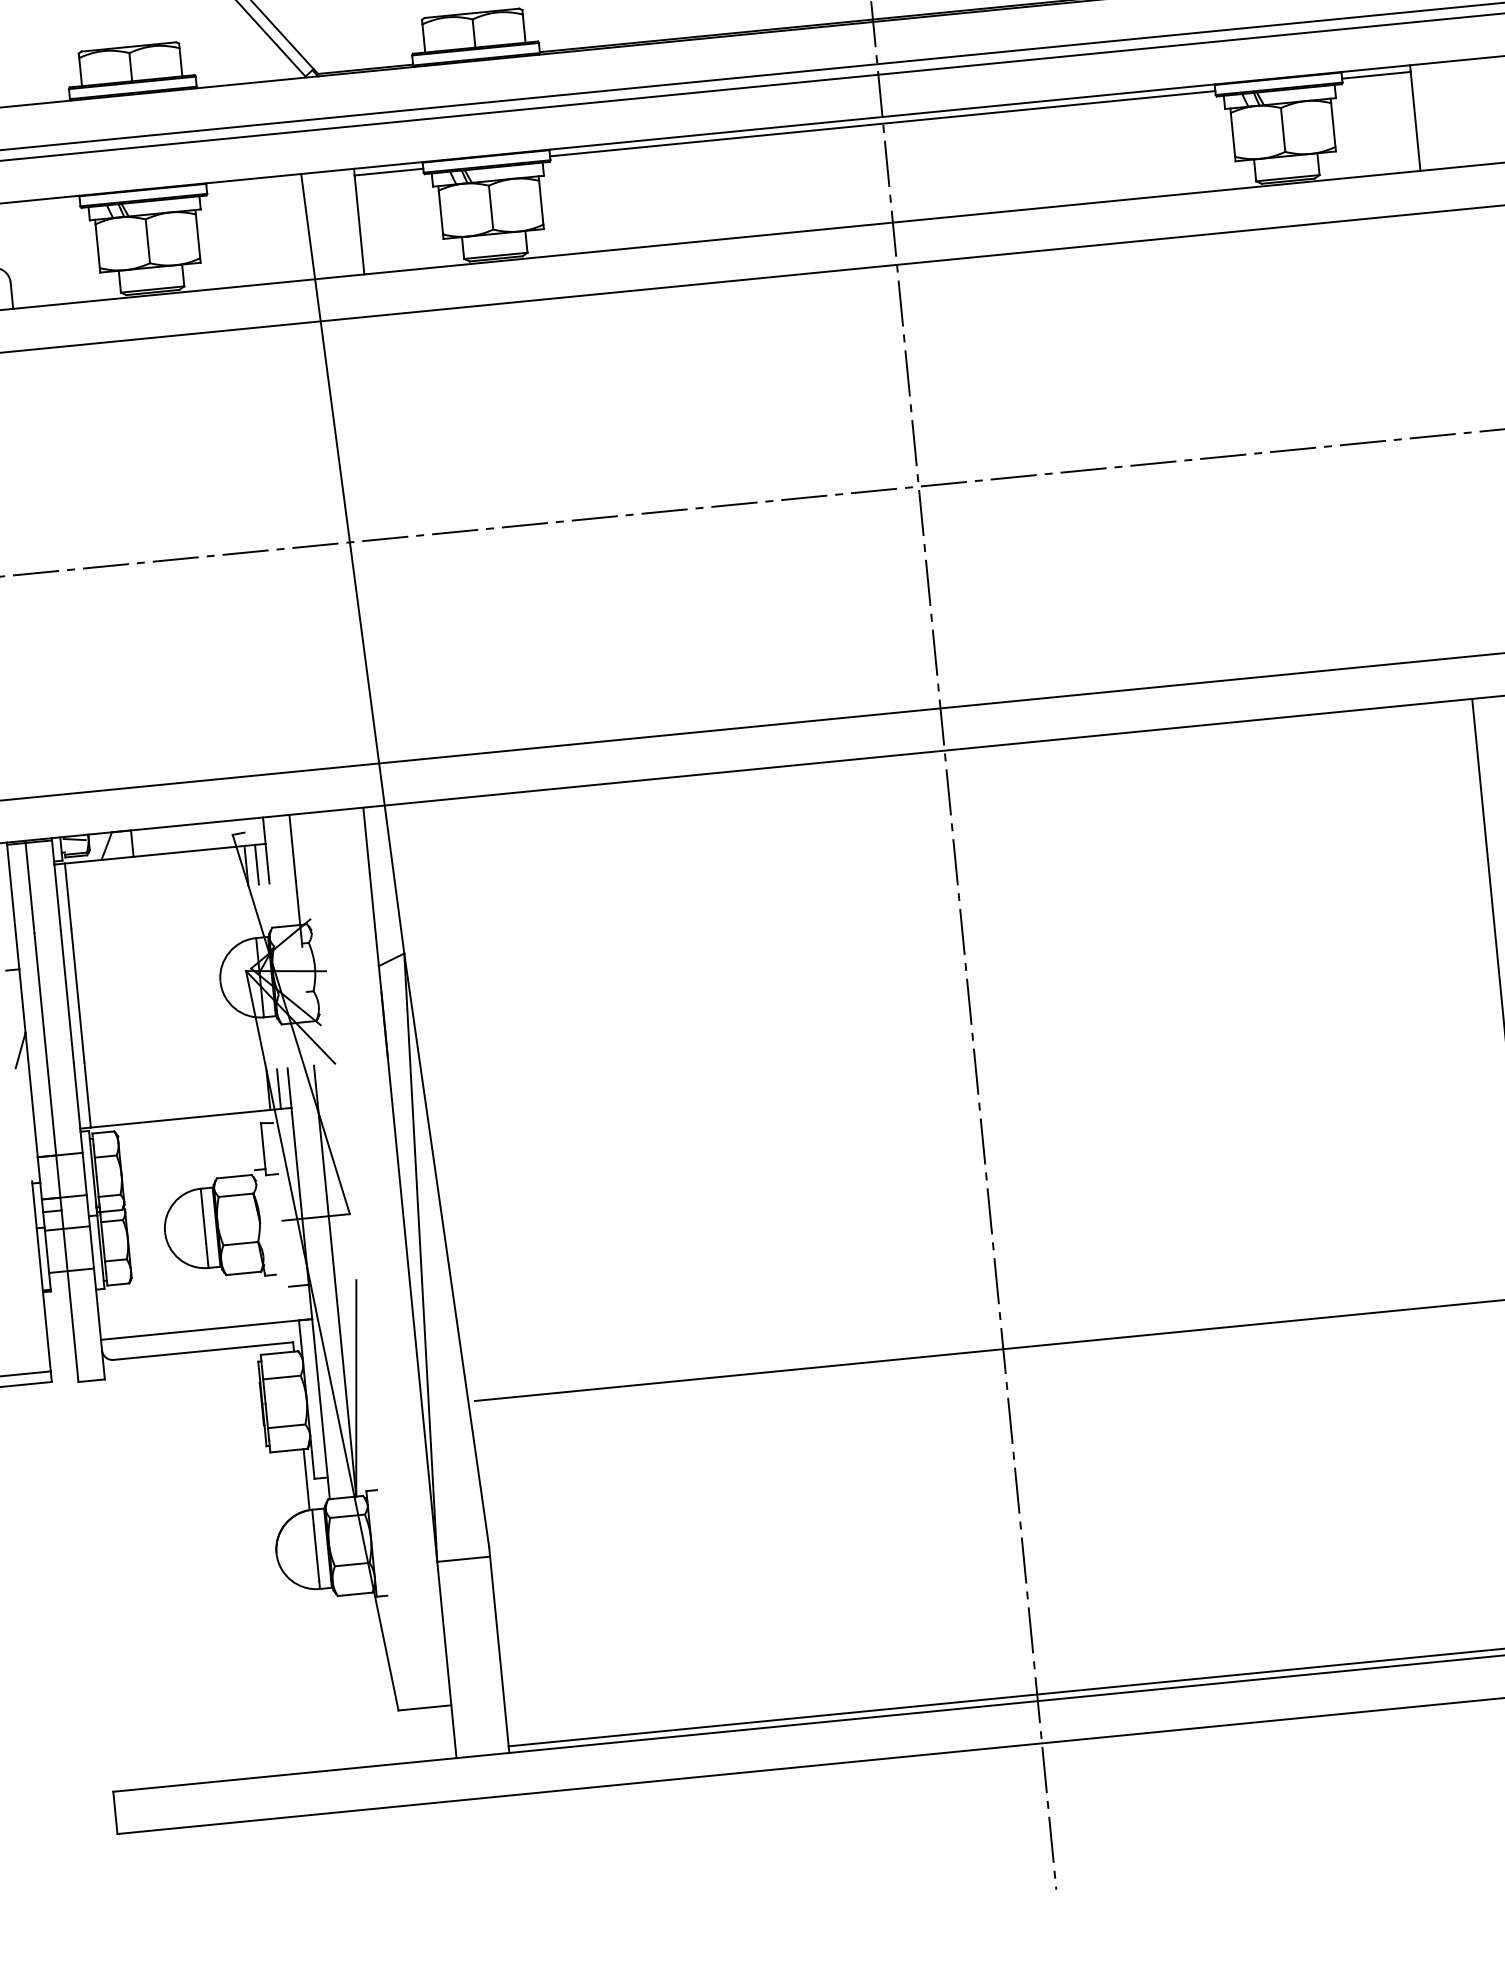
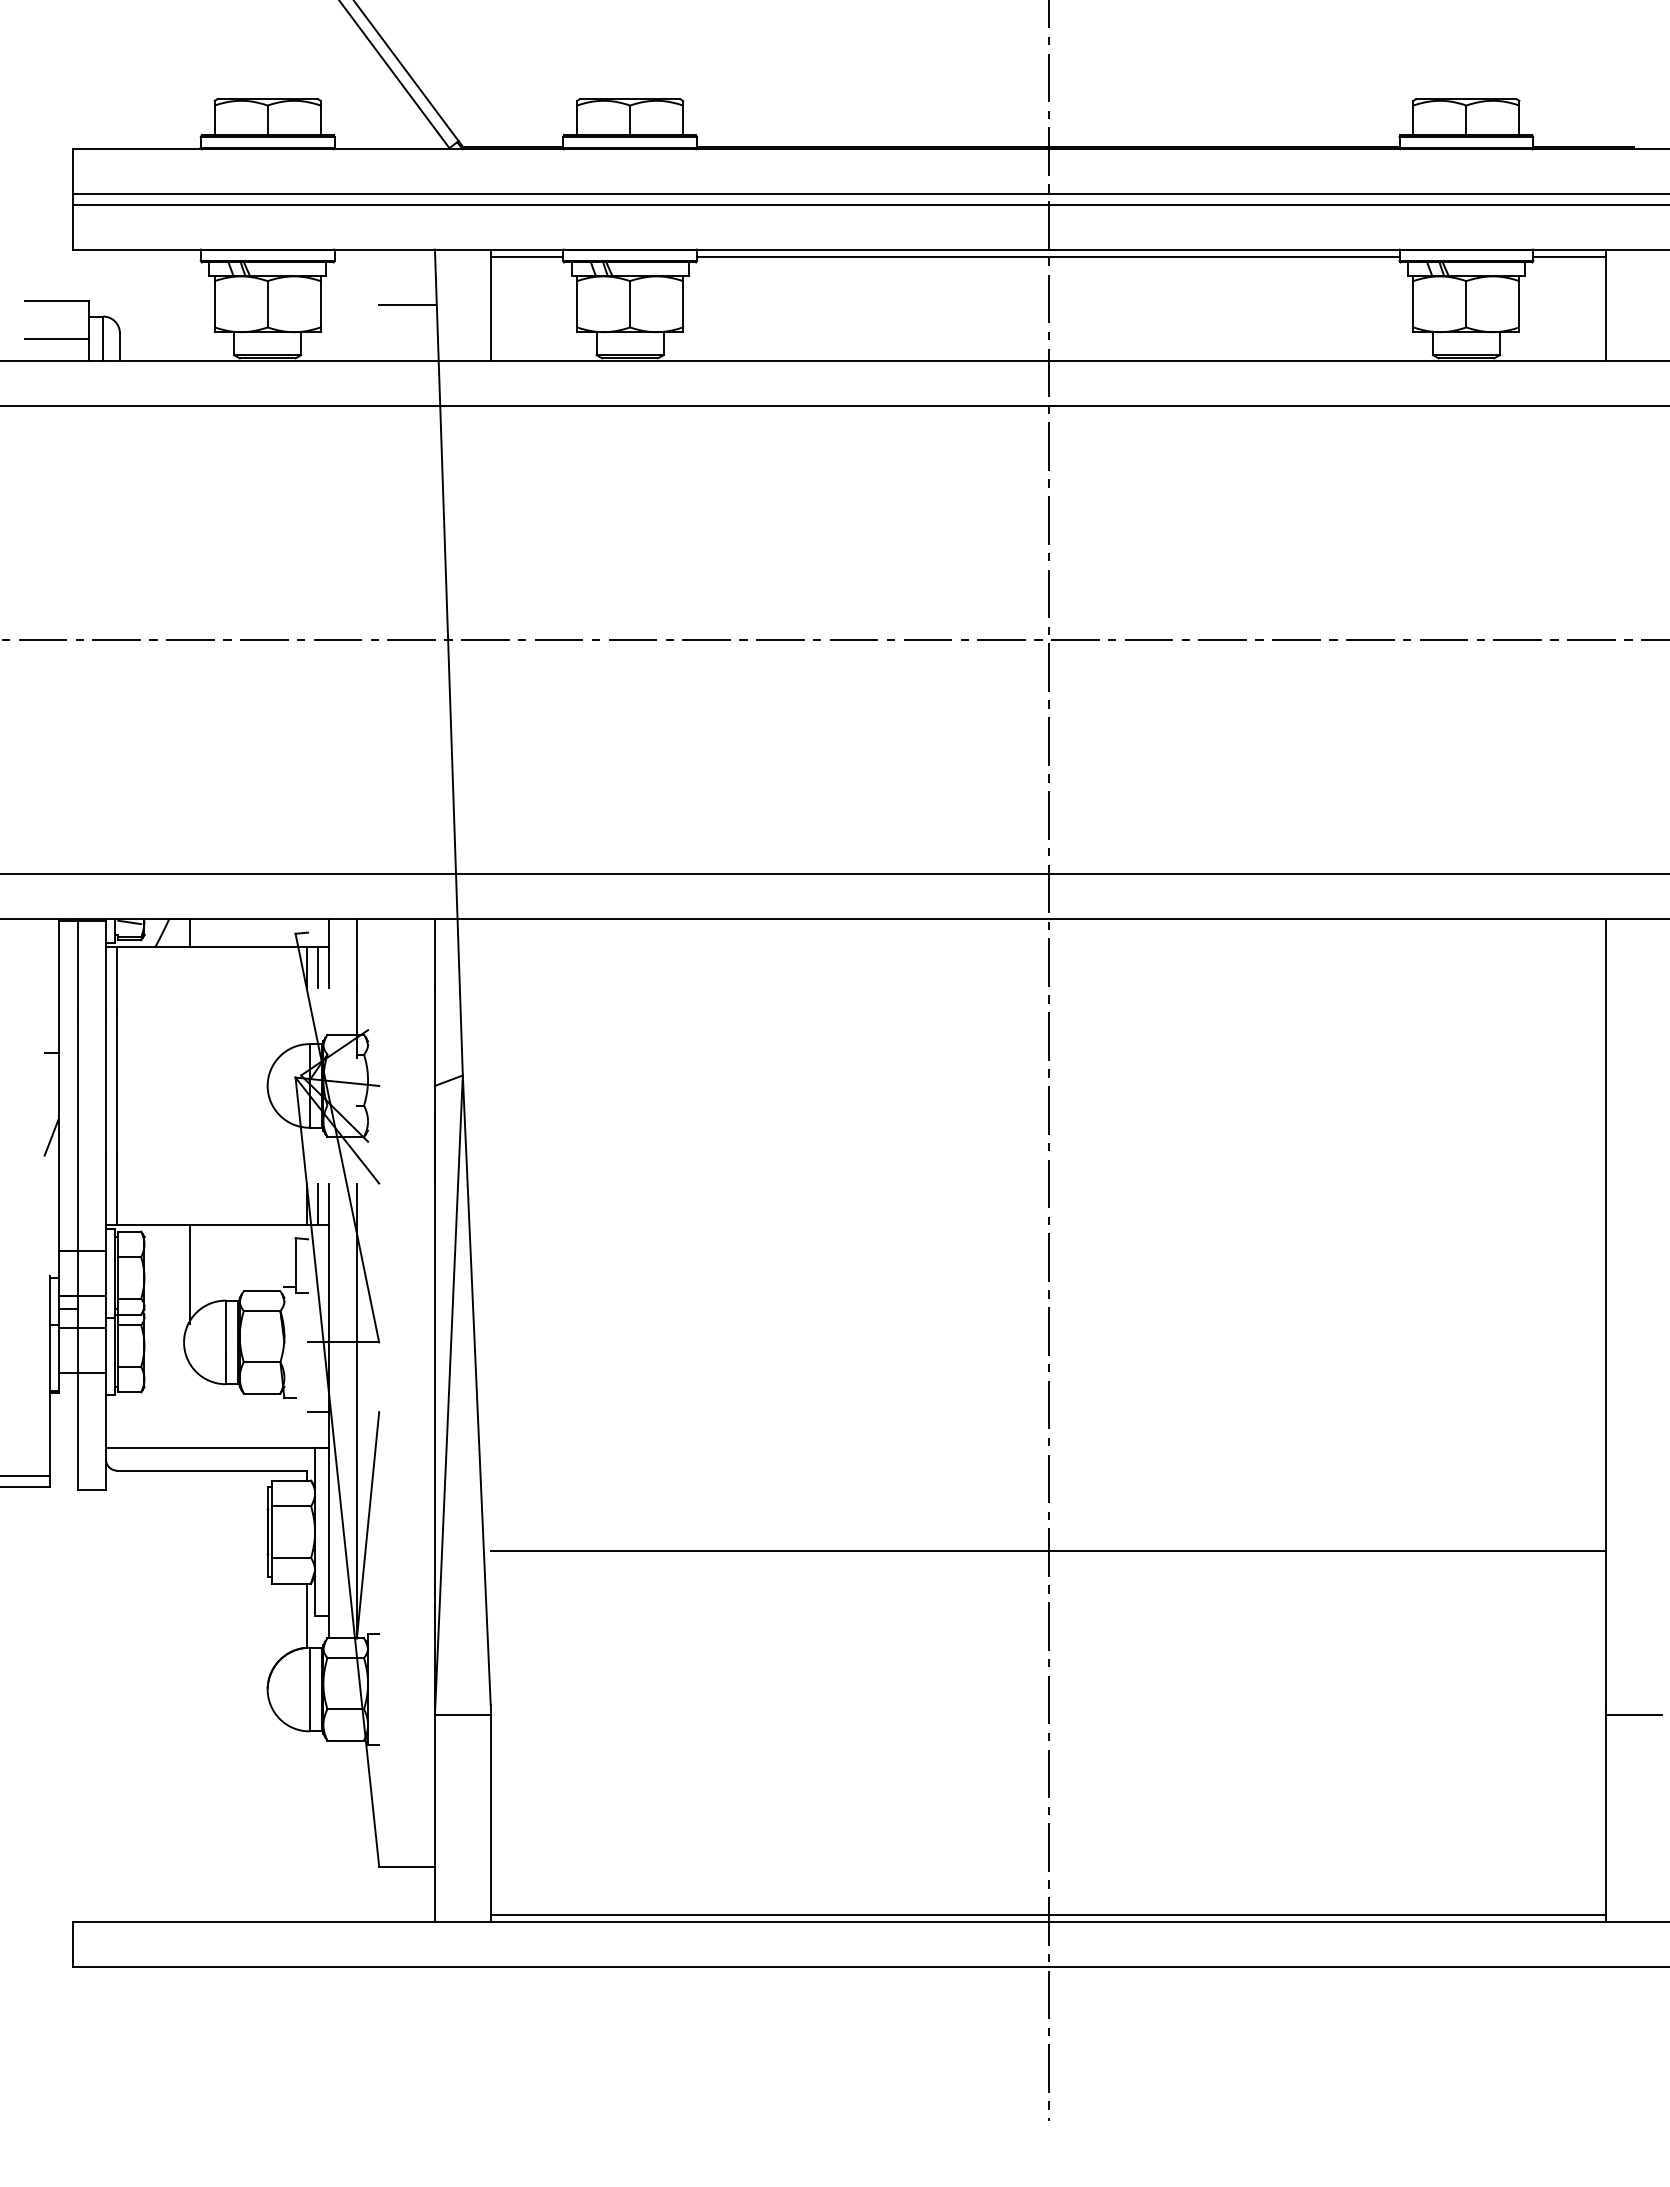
line: (279, 229) -> (406, 305), added
line: (164, 1168) -> (189, 1275), added

